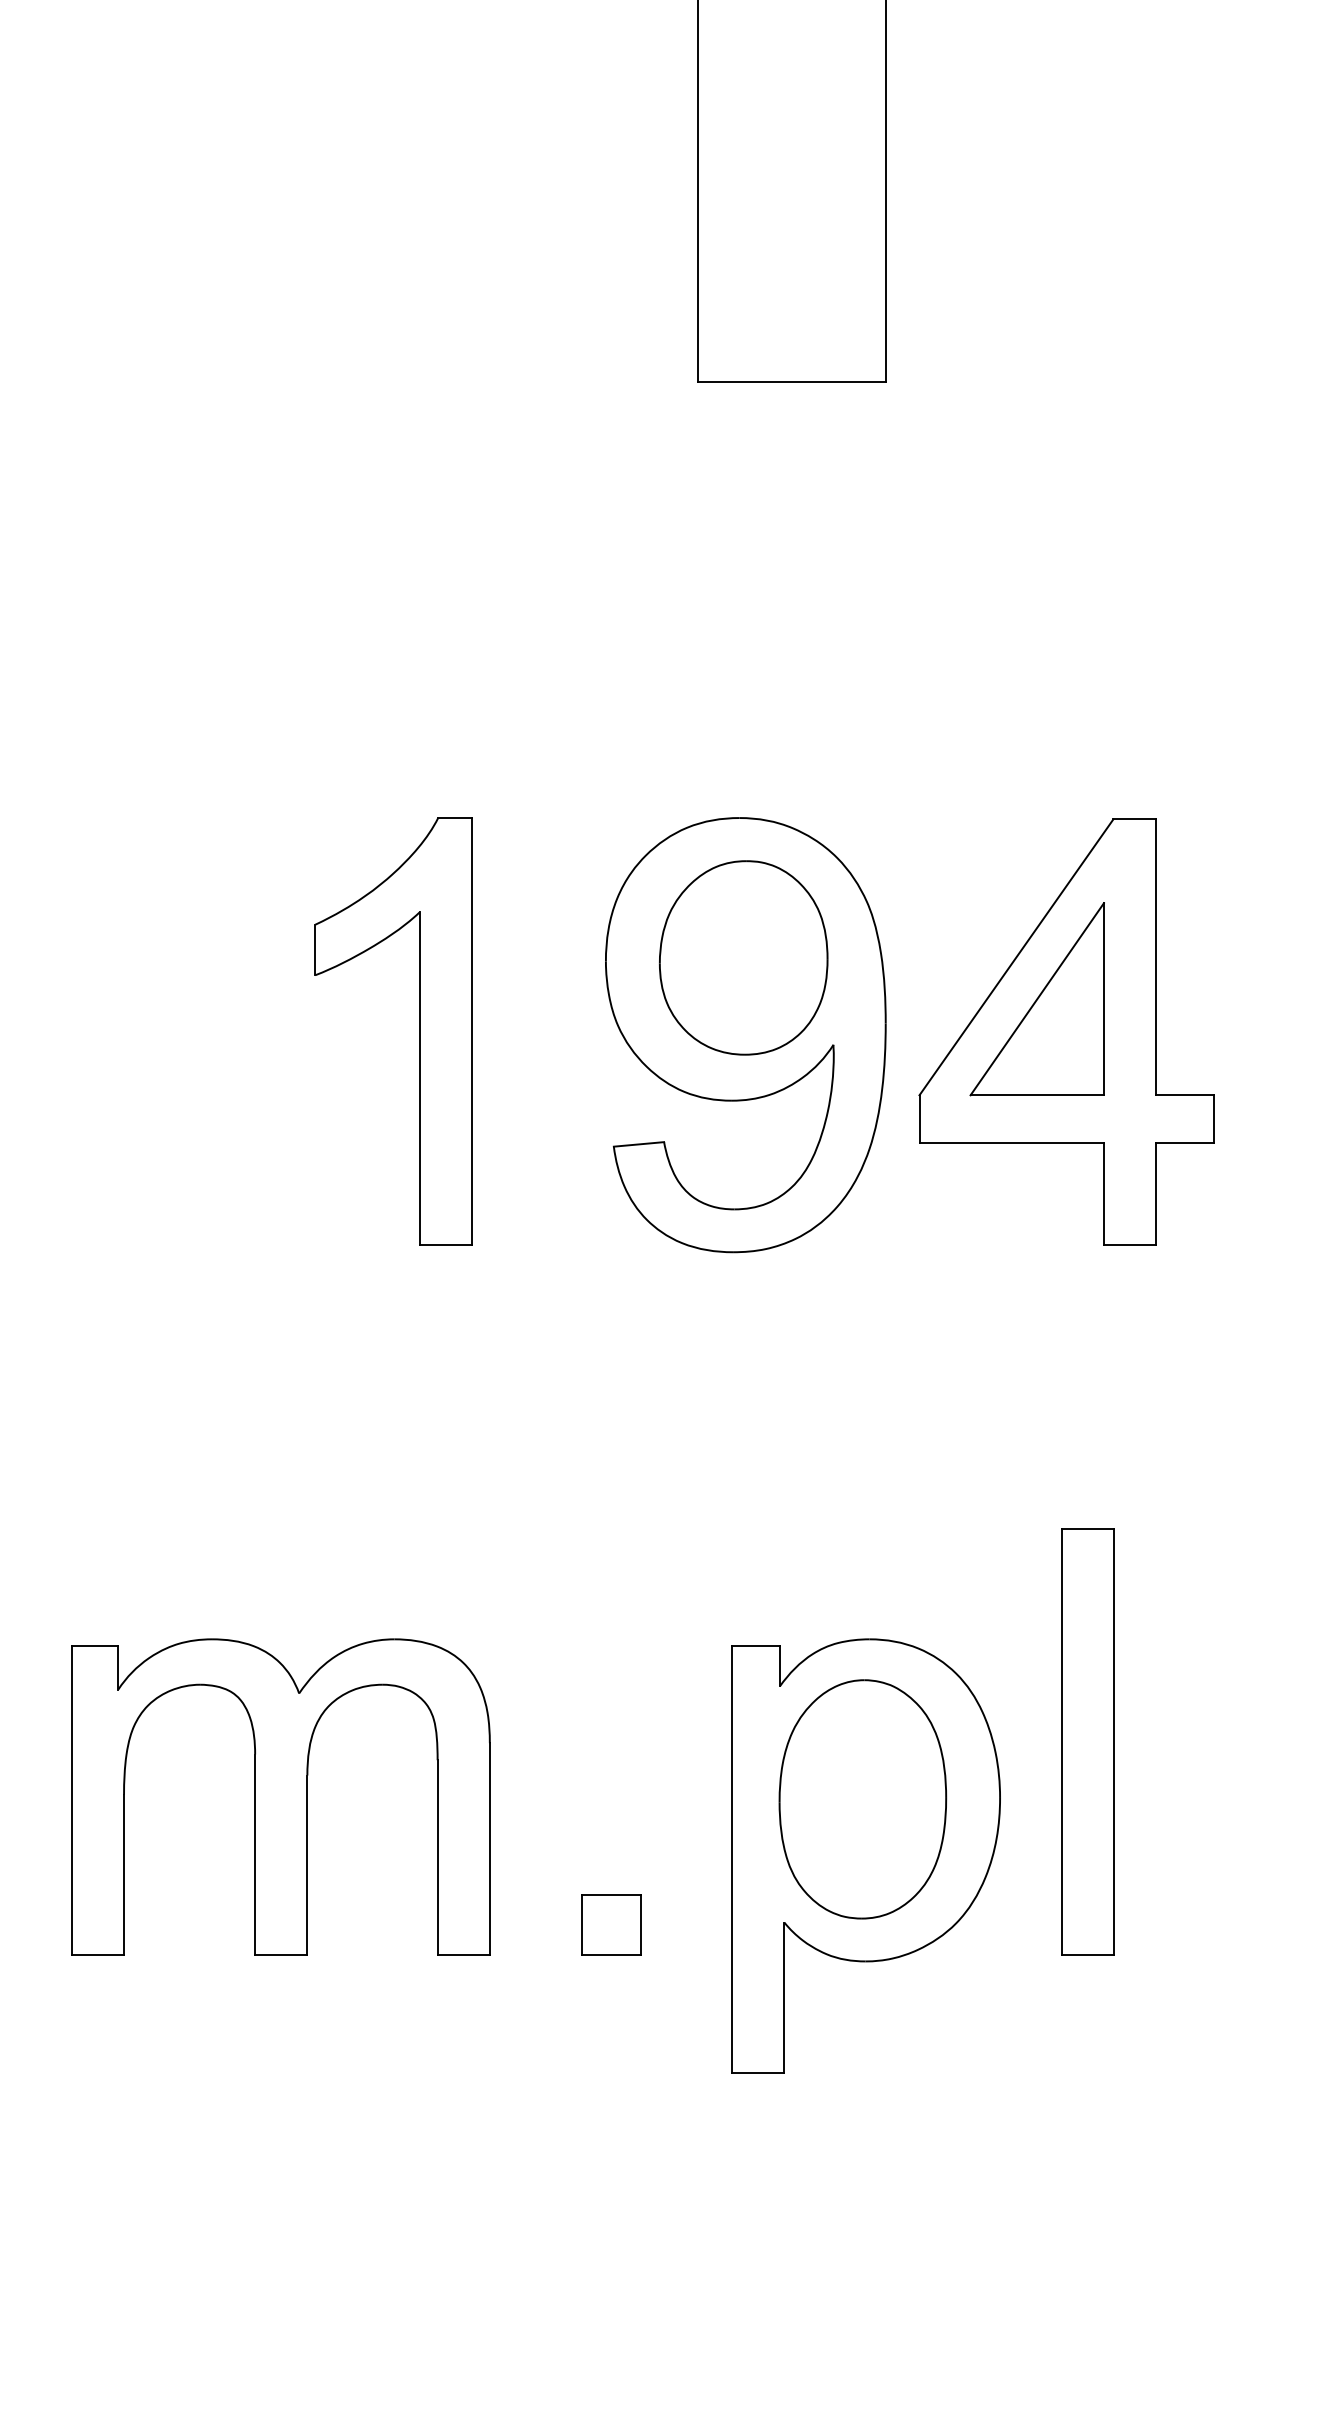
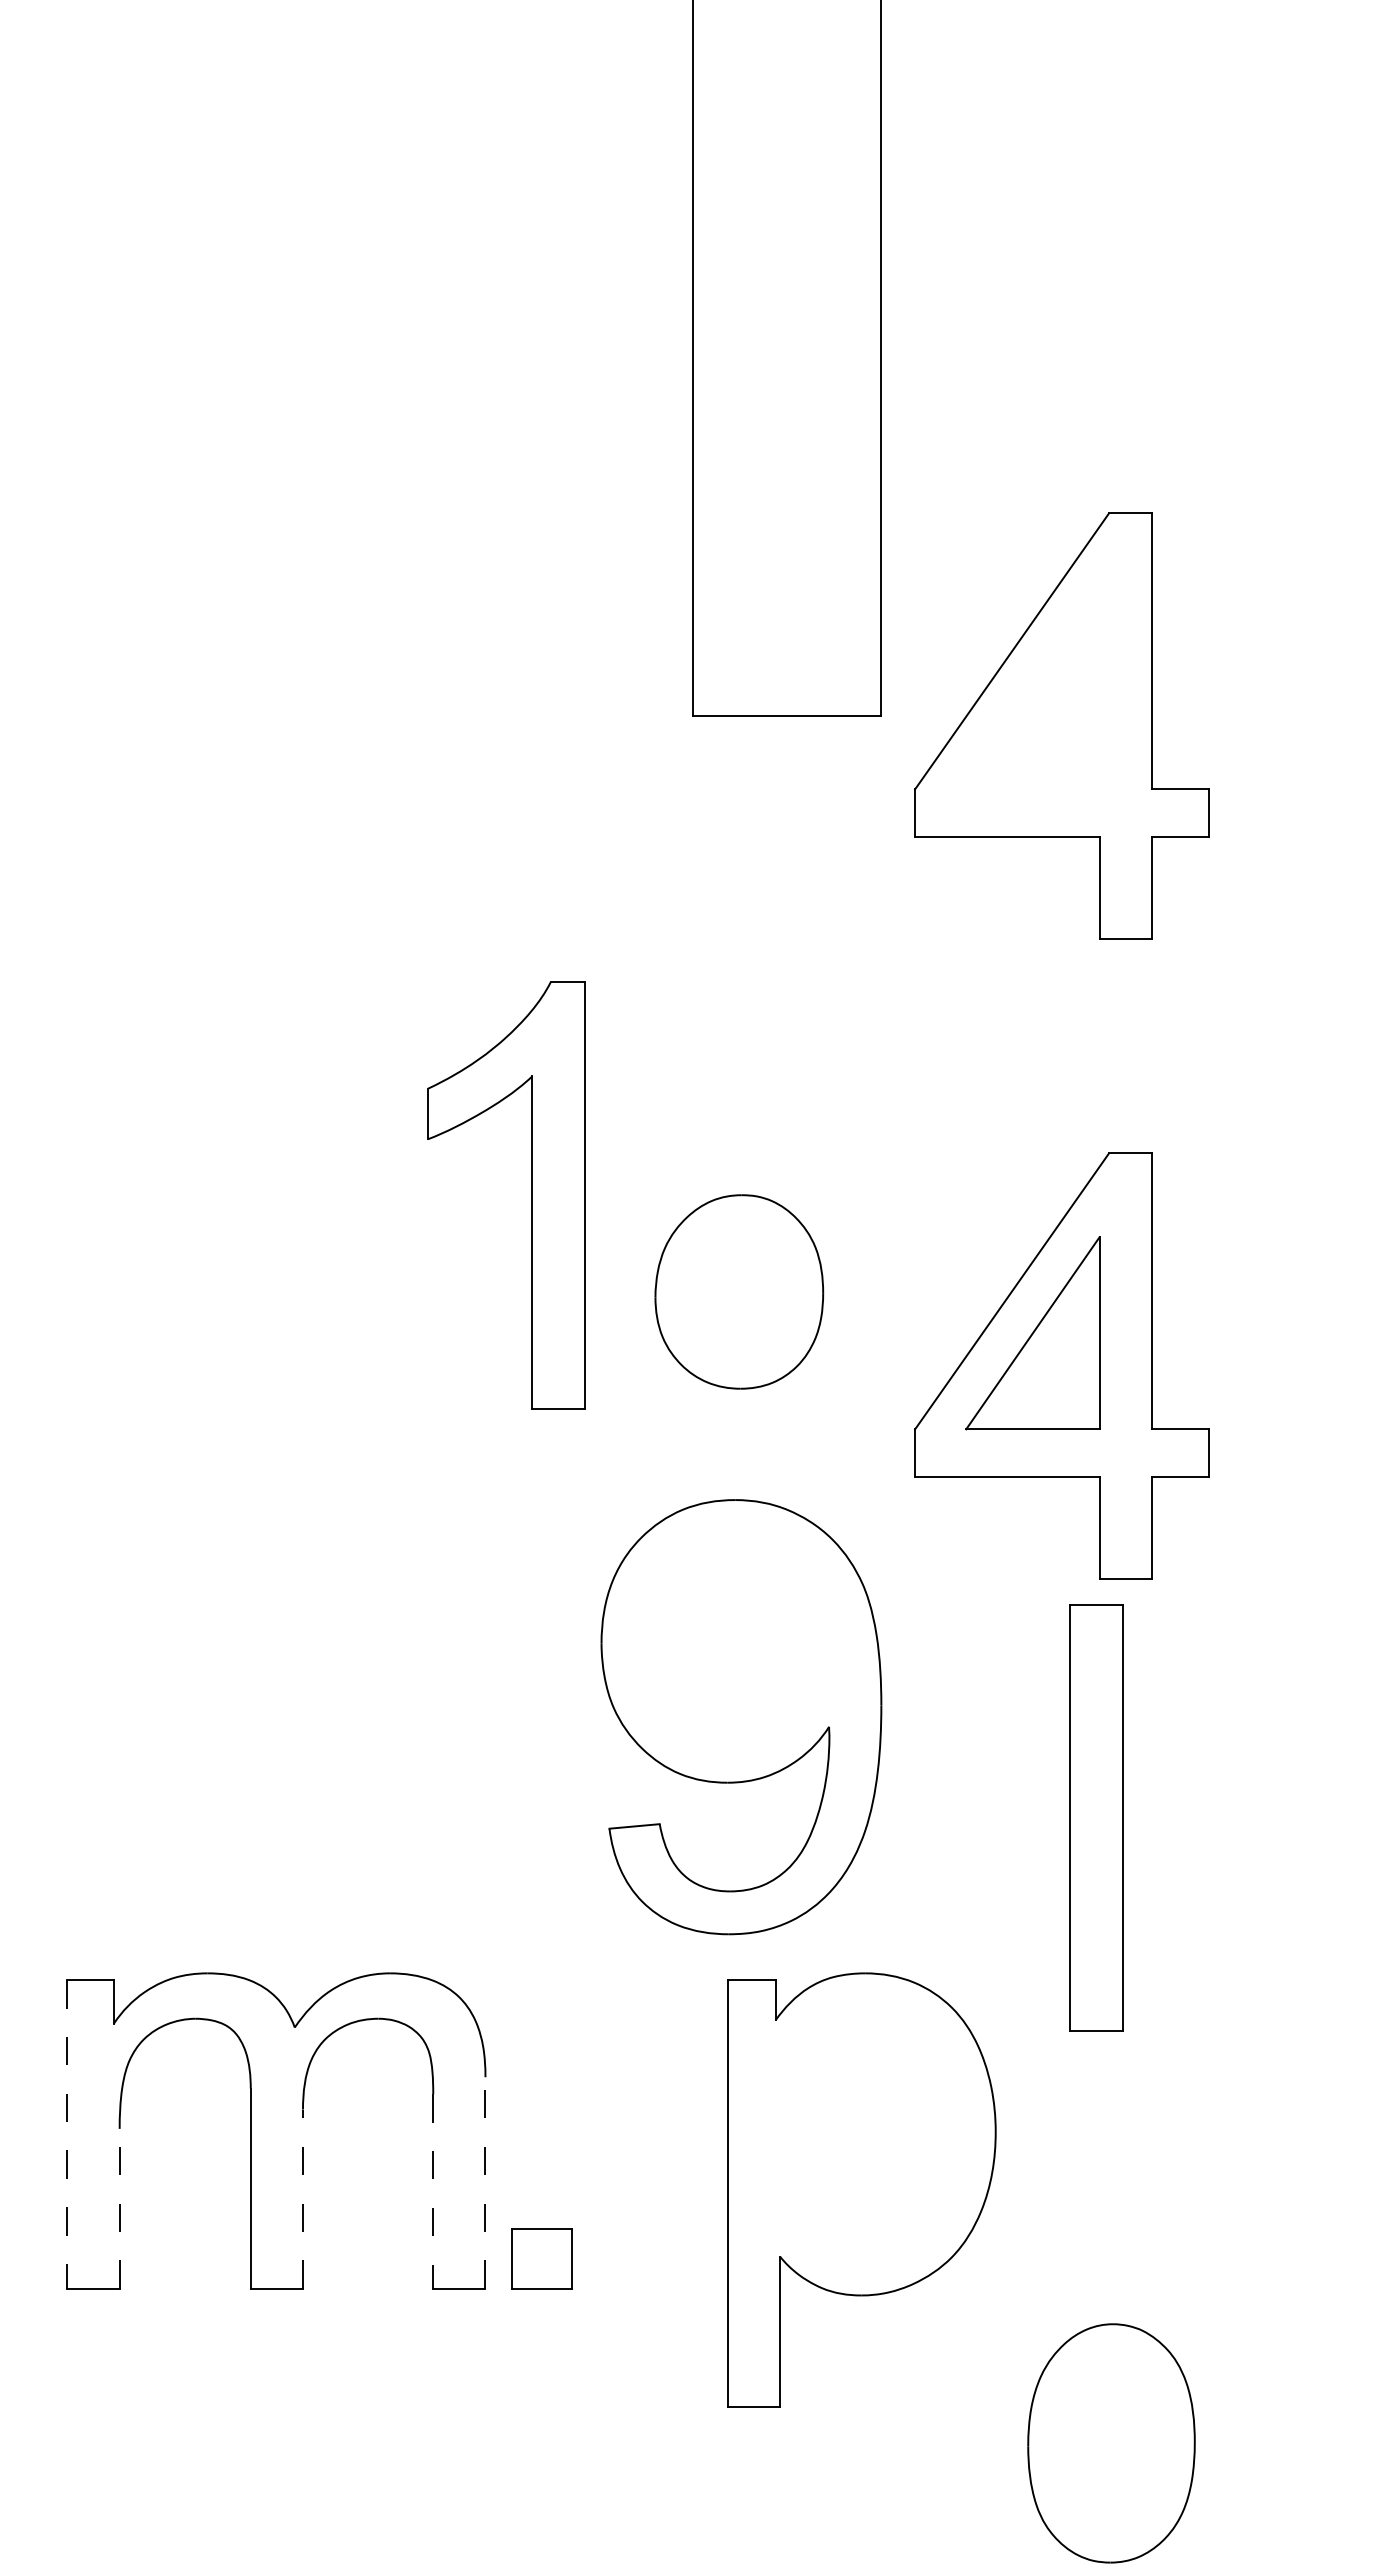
part: (1065, 391) -> (1061, 725), added
part: (418, 1031) -> (531, 1195), moved
part: (745, 1035) -> (741, 1717), moved
part: (1087, 1741) -> (1096, 1817), moved
part: (862, 1799) -> (1111, 2443), moved
line: (71, 1800) -> (67, 2134), solid -> dashed
line: (489, 1848) -> (485, 2182), solid -> dashed
line: (437, 1857) -> (433, 2191), solid -> dashed
line: (307, 1865) -> (303, 2199), solid -> dashed
line: (123, 1874) -> (119, 2208), solid -> dashed
part: (610, 1924) -> (541, 2258), moved

